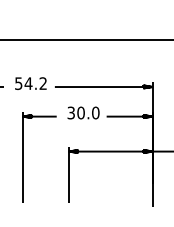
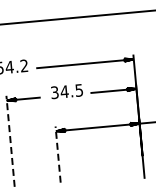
text: (88, 112) -> (71, 90), 30.0 -> 34.5
line: (22, 157) -> (10, 141), solid -> dashed
line: (68, 174) -> (57, 154), solid -> dashed

